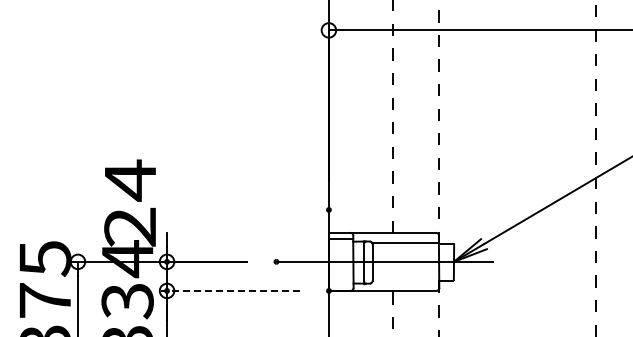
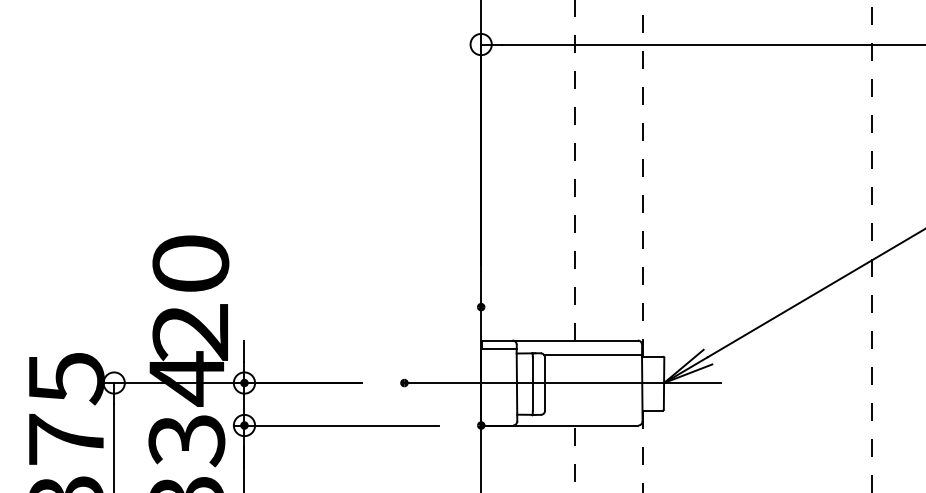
text: (130, 180) -> (191, 264), 24 -> 20
line: (229, 290) -> (335, 424), dashed -> solid

